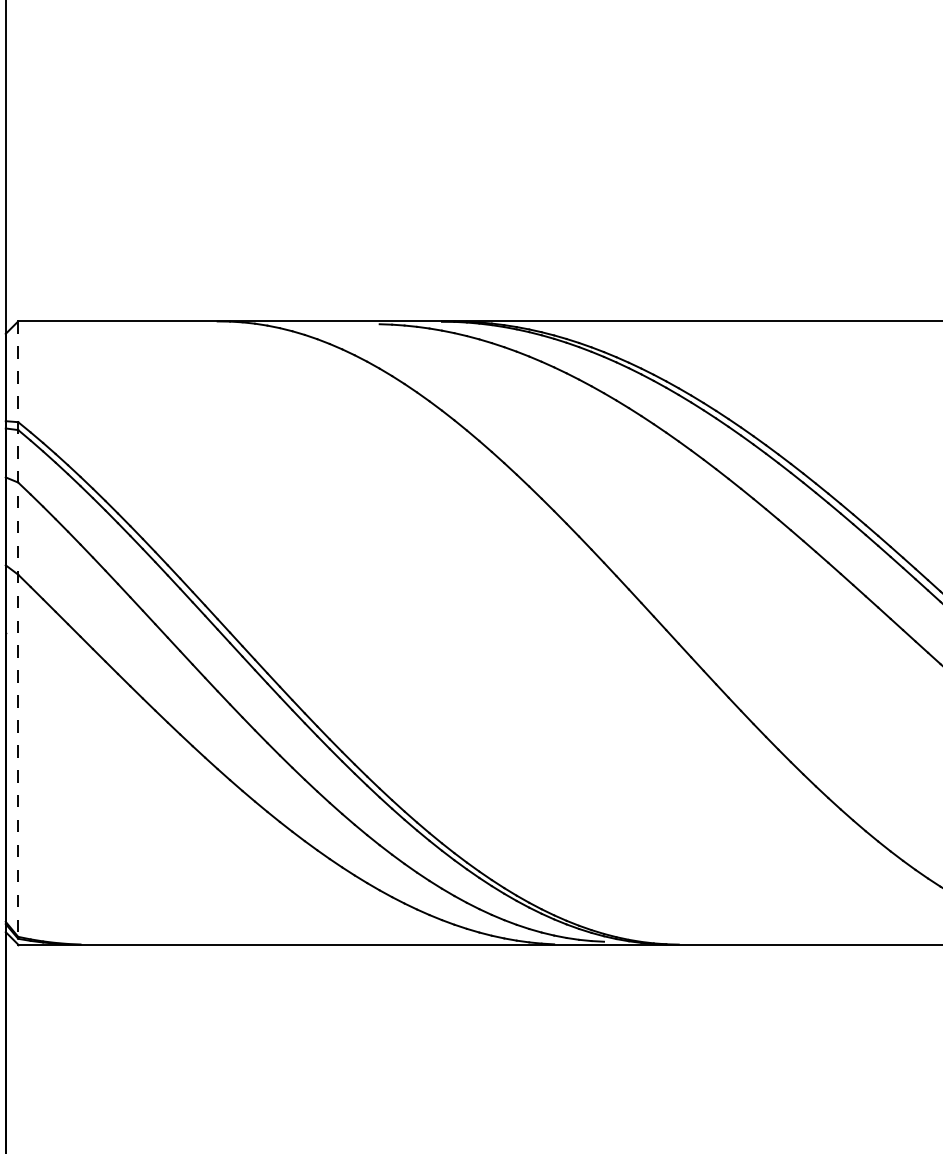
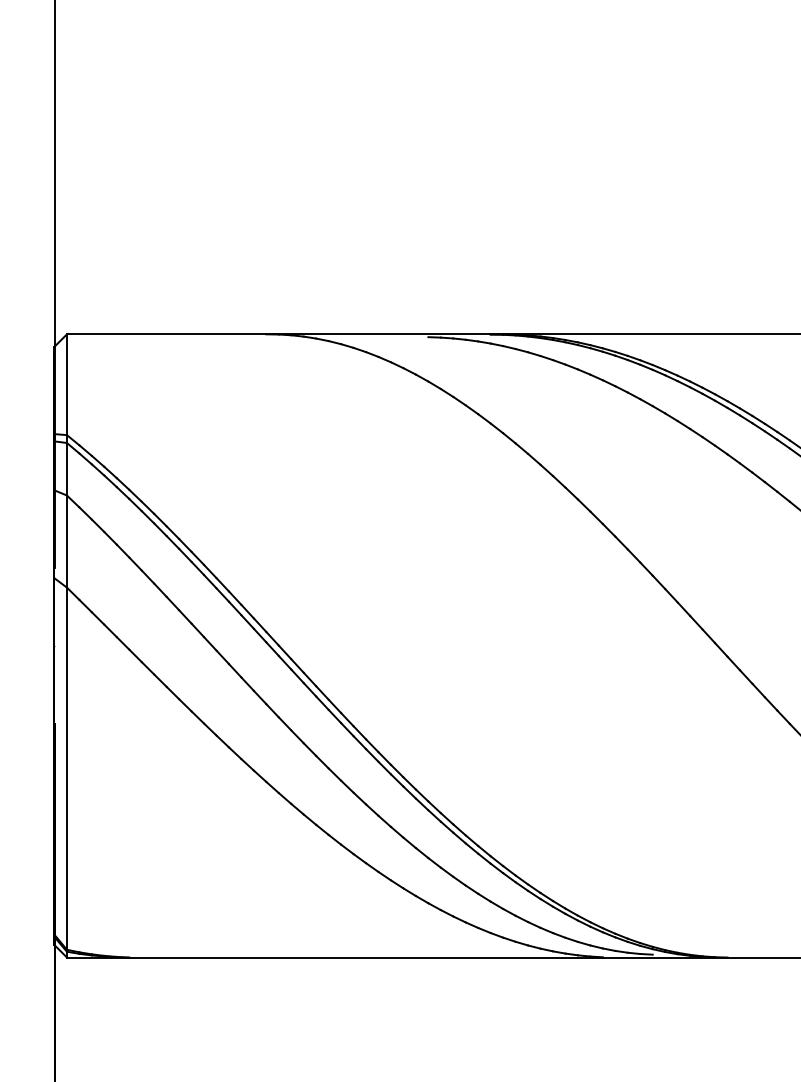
line: (18, 633) -> (67, 646), dashed -> solid

